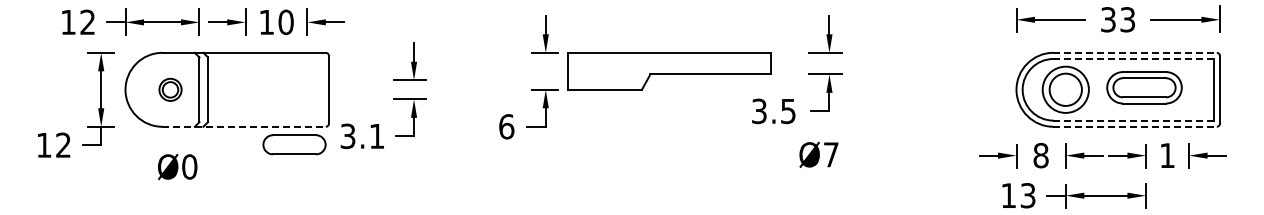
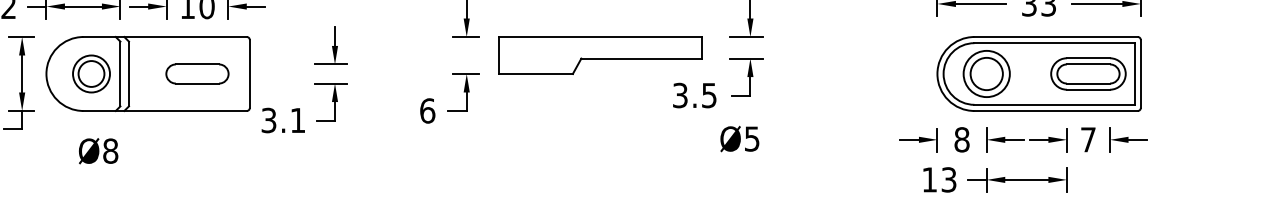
line: (1135, 52) -> (1056, 36), dashed -> solid
line: (1134, 58) -> (1055, 42), dashed -> solid
part: (669, 71) -> (600, 55), moved
part: (1144, 87) -> (1088, 73), moved
part: (170, 89) -> (91, 73), size x1.67
line: (1134, 120) -> (1055, 104), dashed -> solid
line: (244, 126) -> (165, 110), dashed -> solid
line: (1135, 126) -> (1056, 110), dashed -> solid
part: (294, 144) -> (197, 73), moved
text: (831, 154) -> (752, 138), Ø7 -> Ø5
text: (1167, 155) -> (1088, 139), 1 -> 7
text: (189, 166) -> (110, 150), Ø0 -> Ø8

